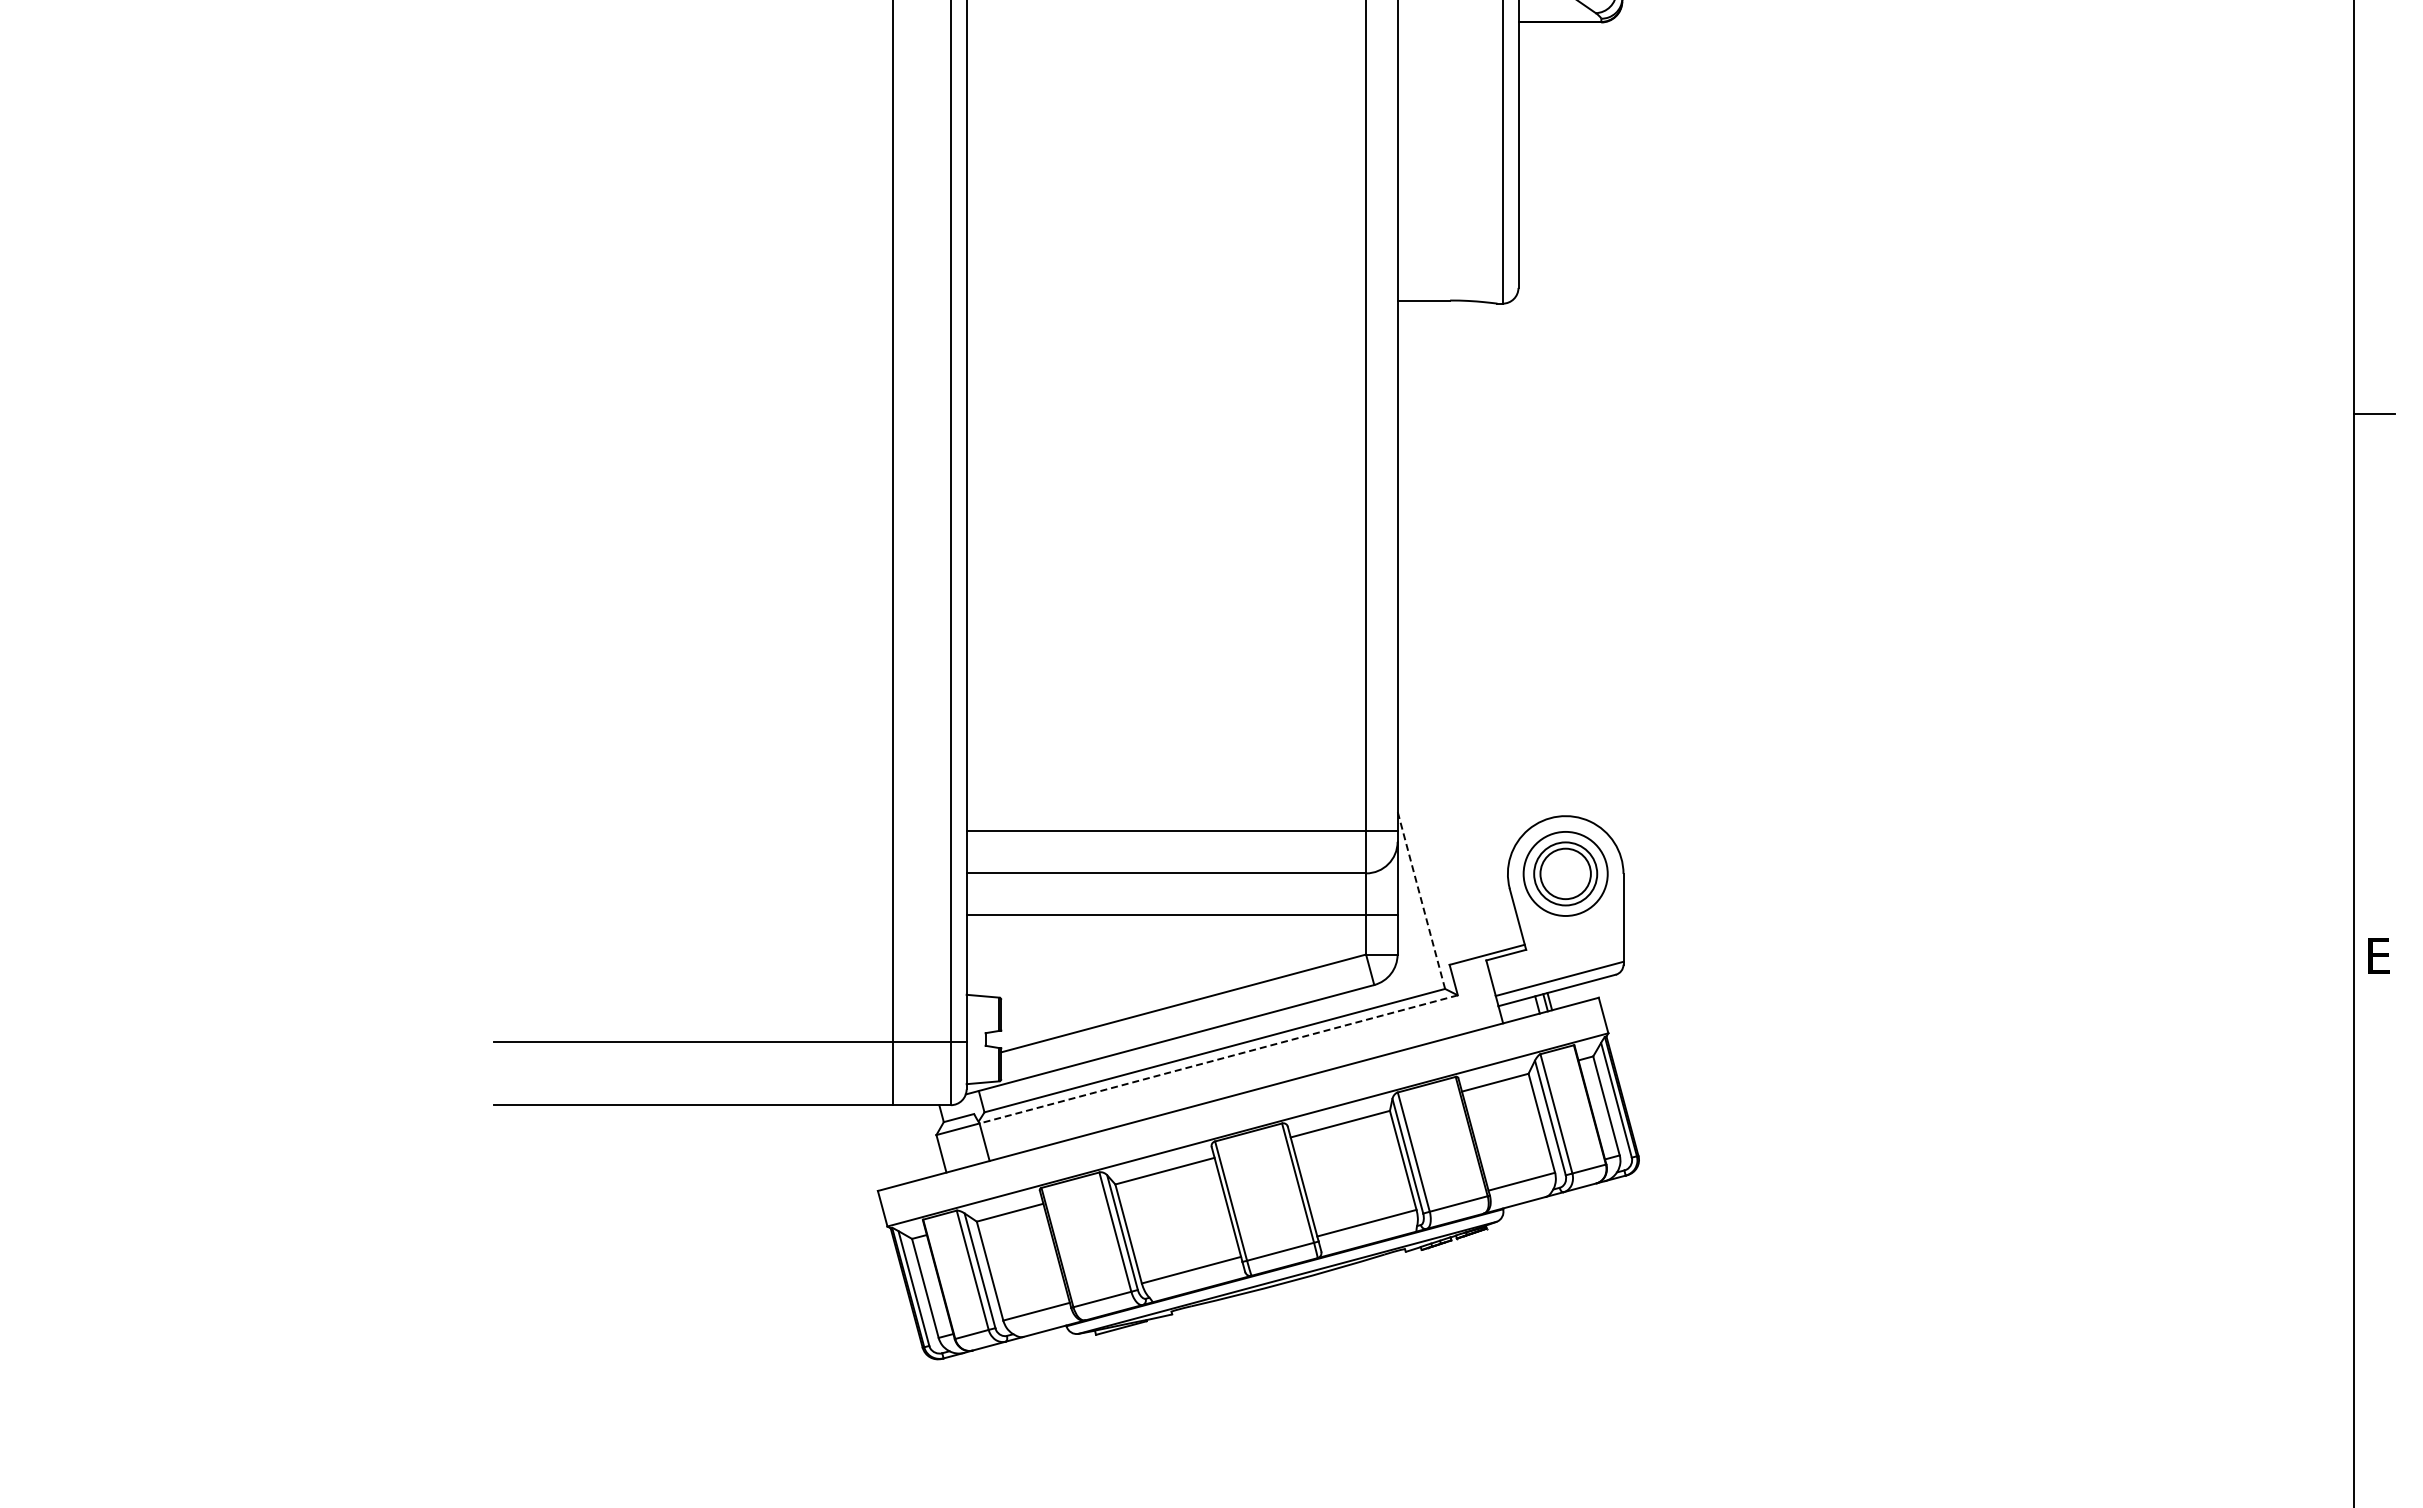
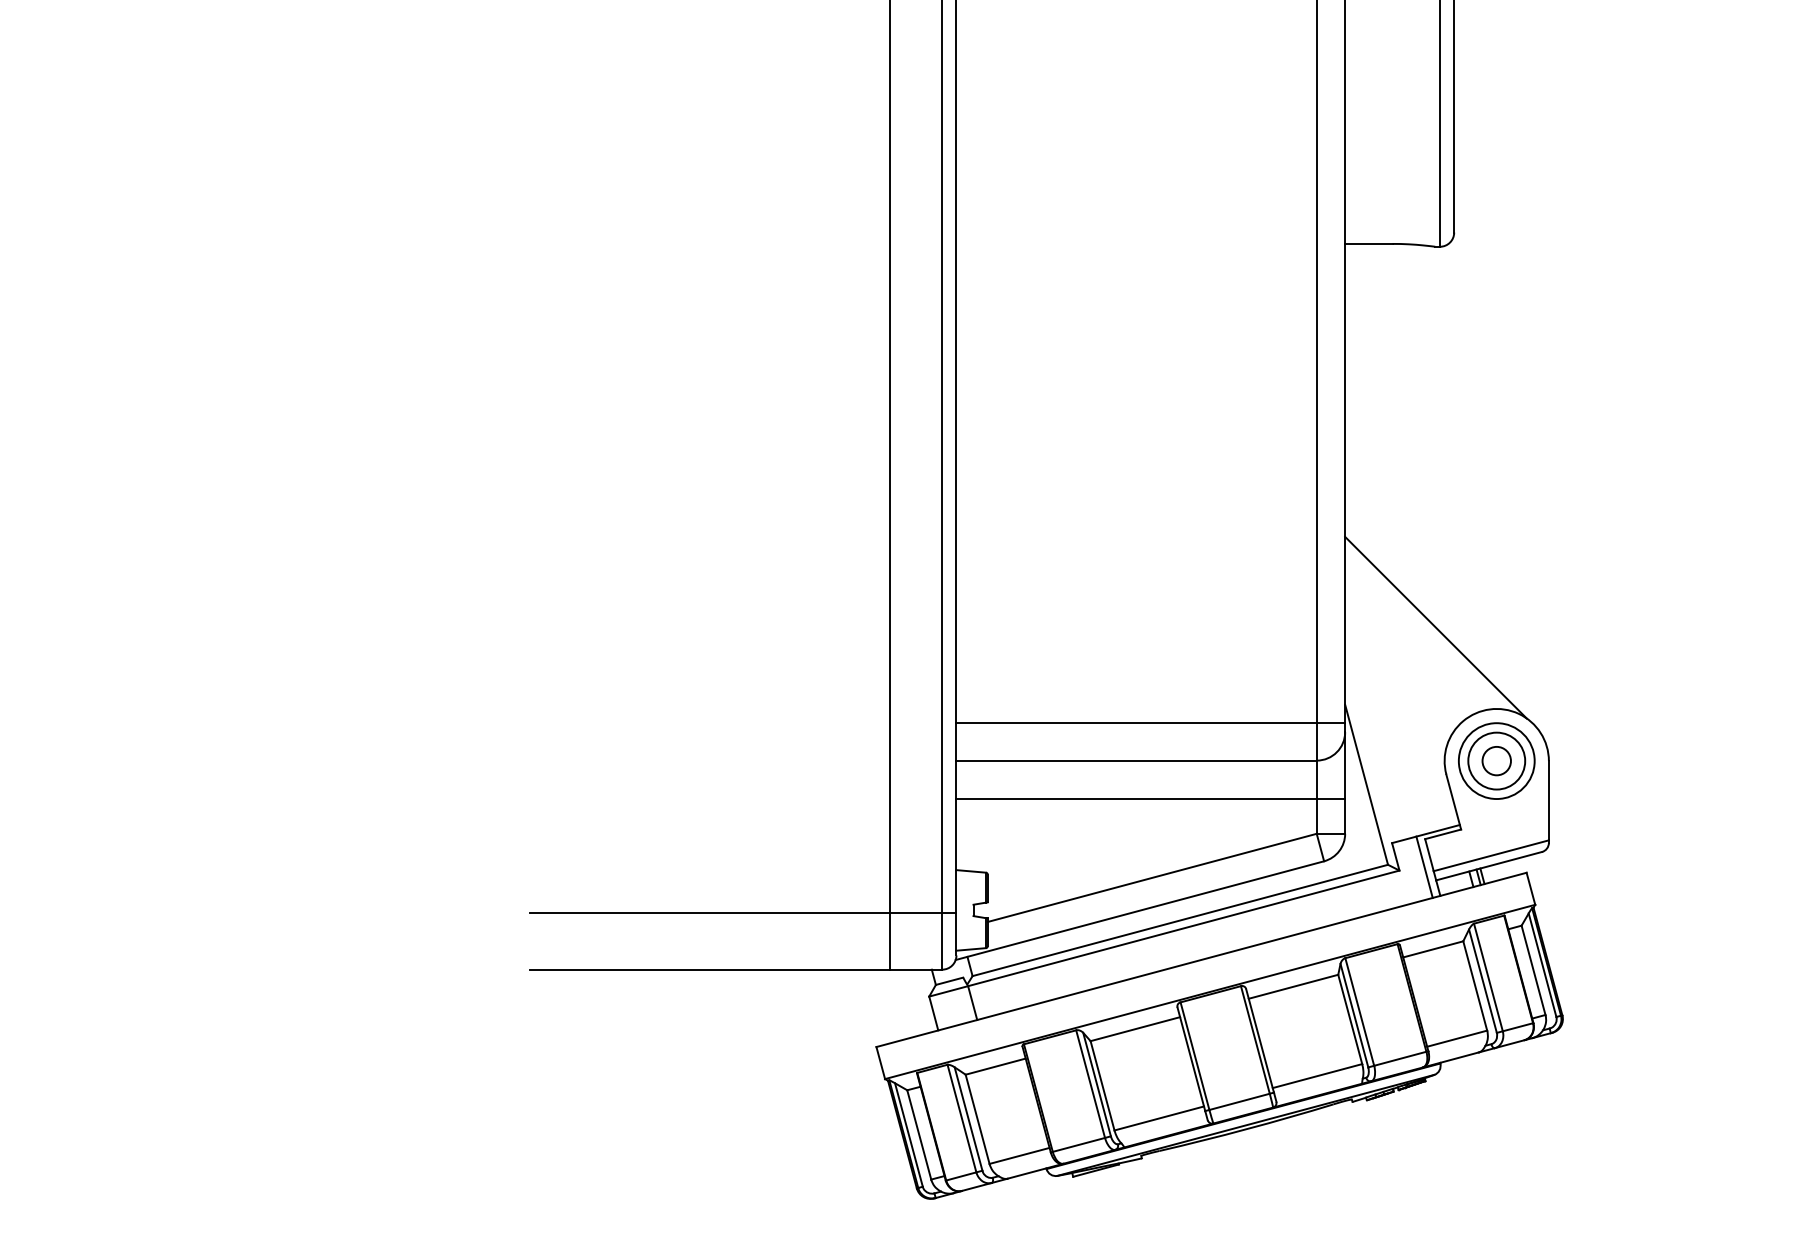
line: (1497, 725) -> (1435, 627), added
circle: (1565, 873) -> (1496, 760), size x0.62
line: (1421, 900) -> (1366, 785), dashed -> solid
line: (1485, 991) -> (1424, 867), added
line: (1218, 1059) -> (1183, 928), dashed -> solid

